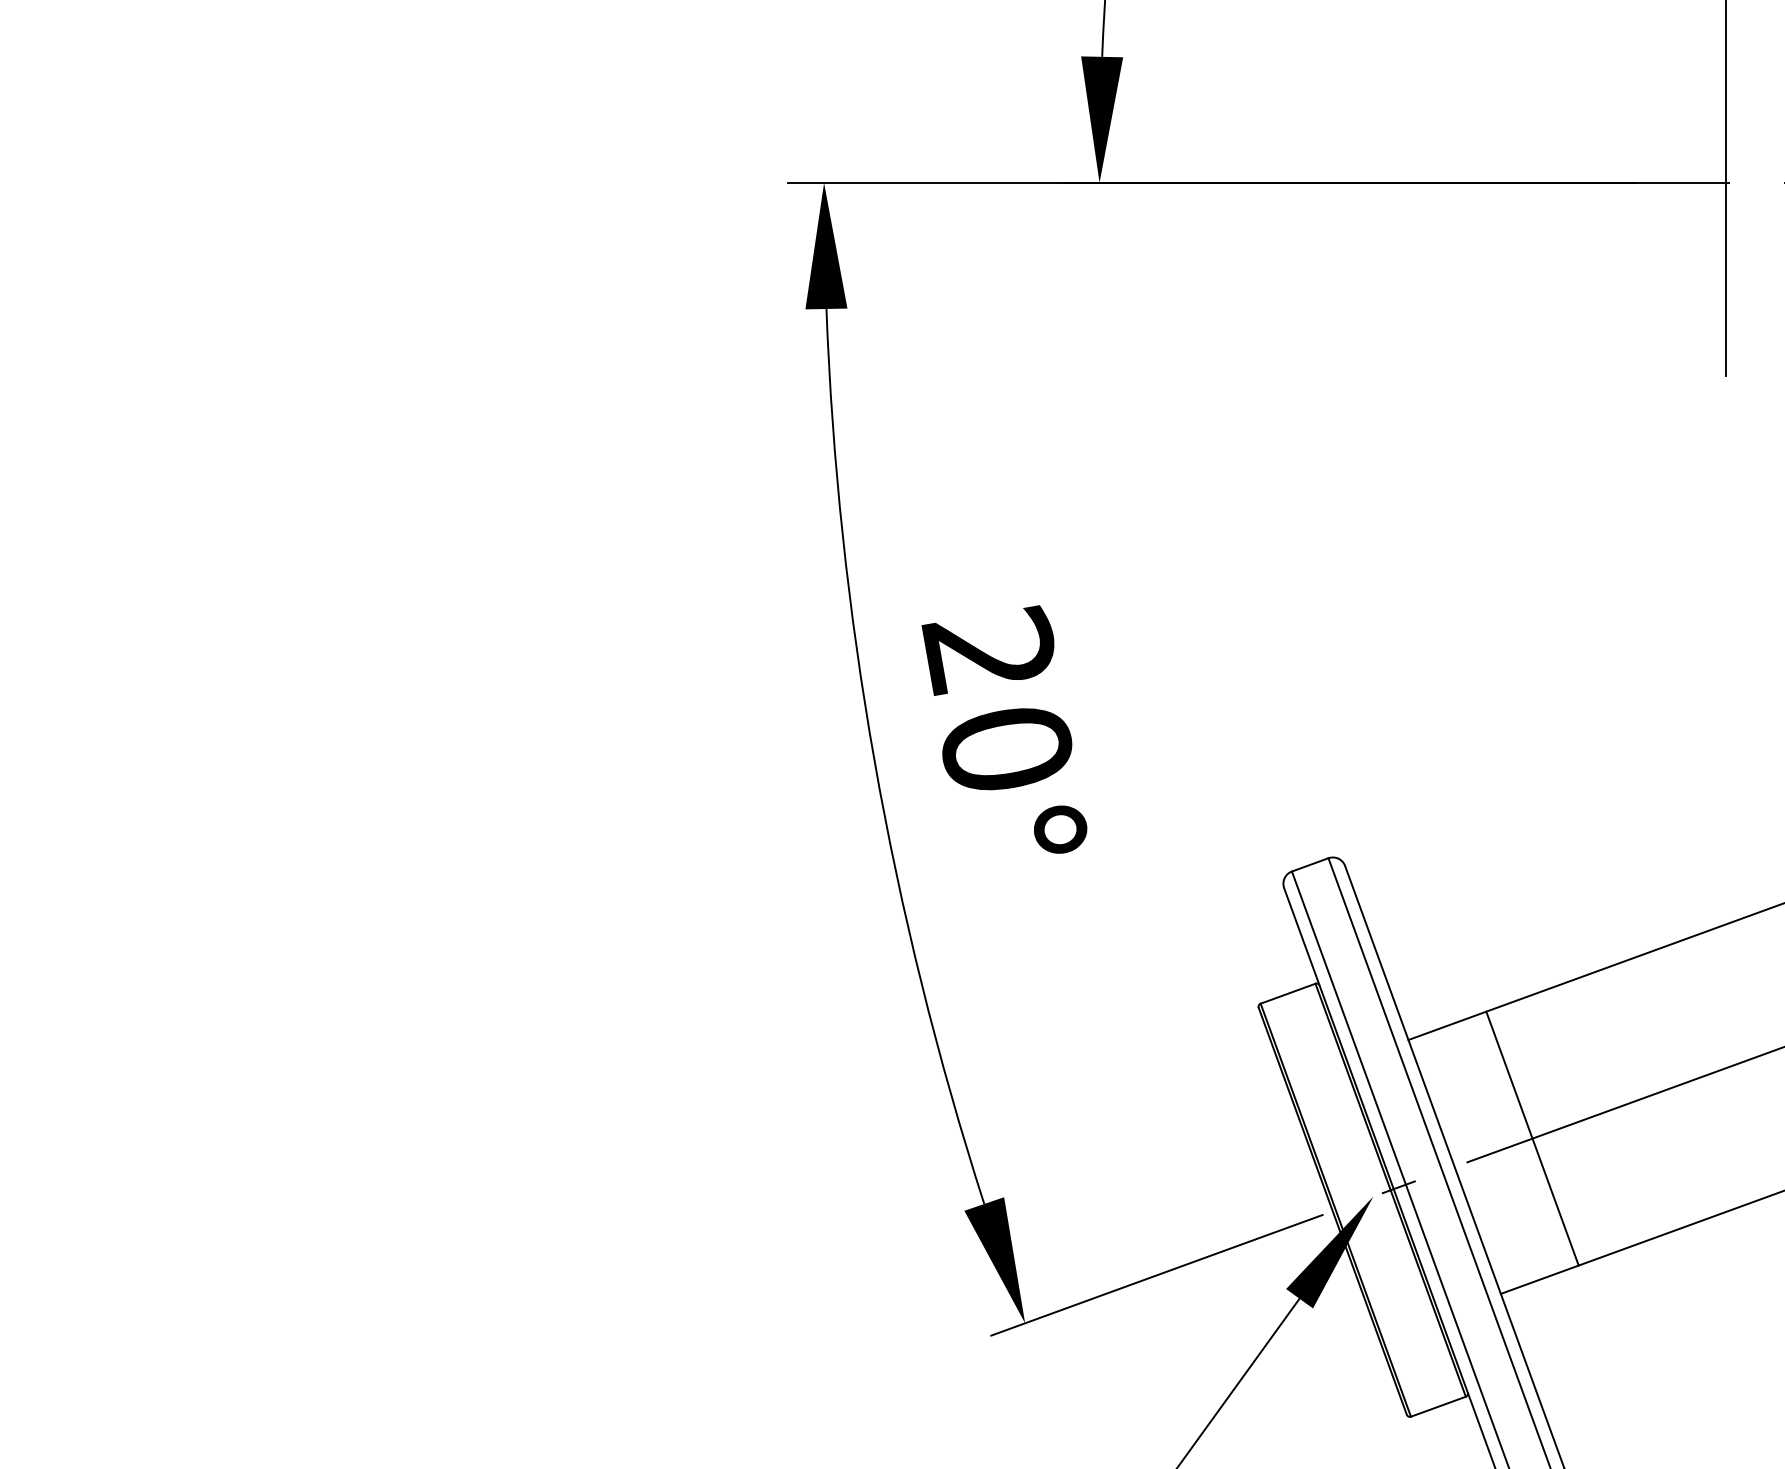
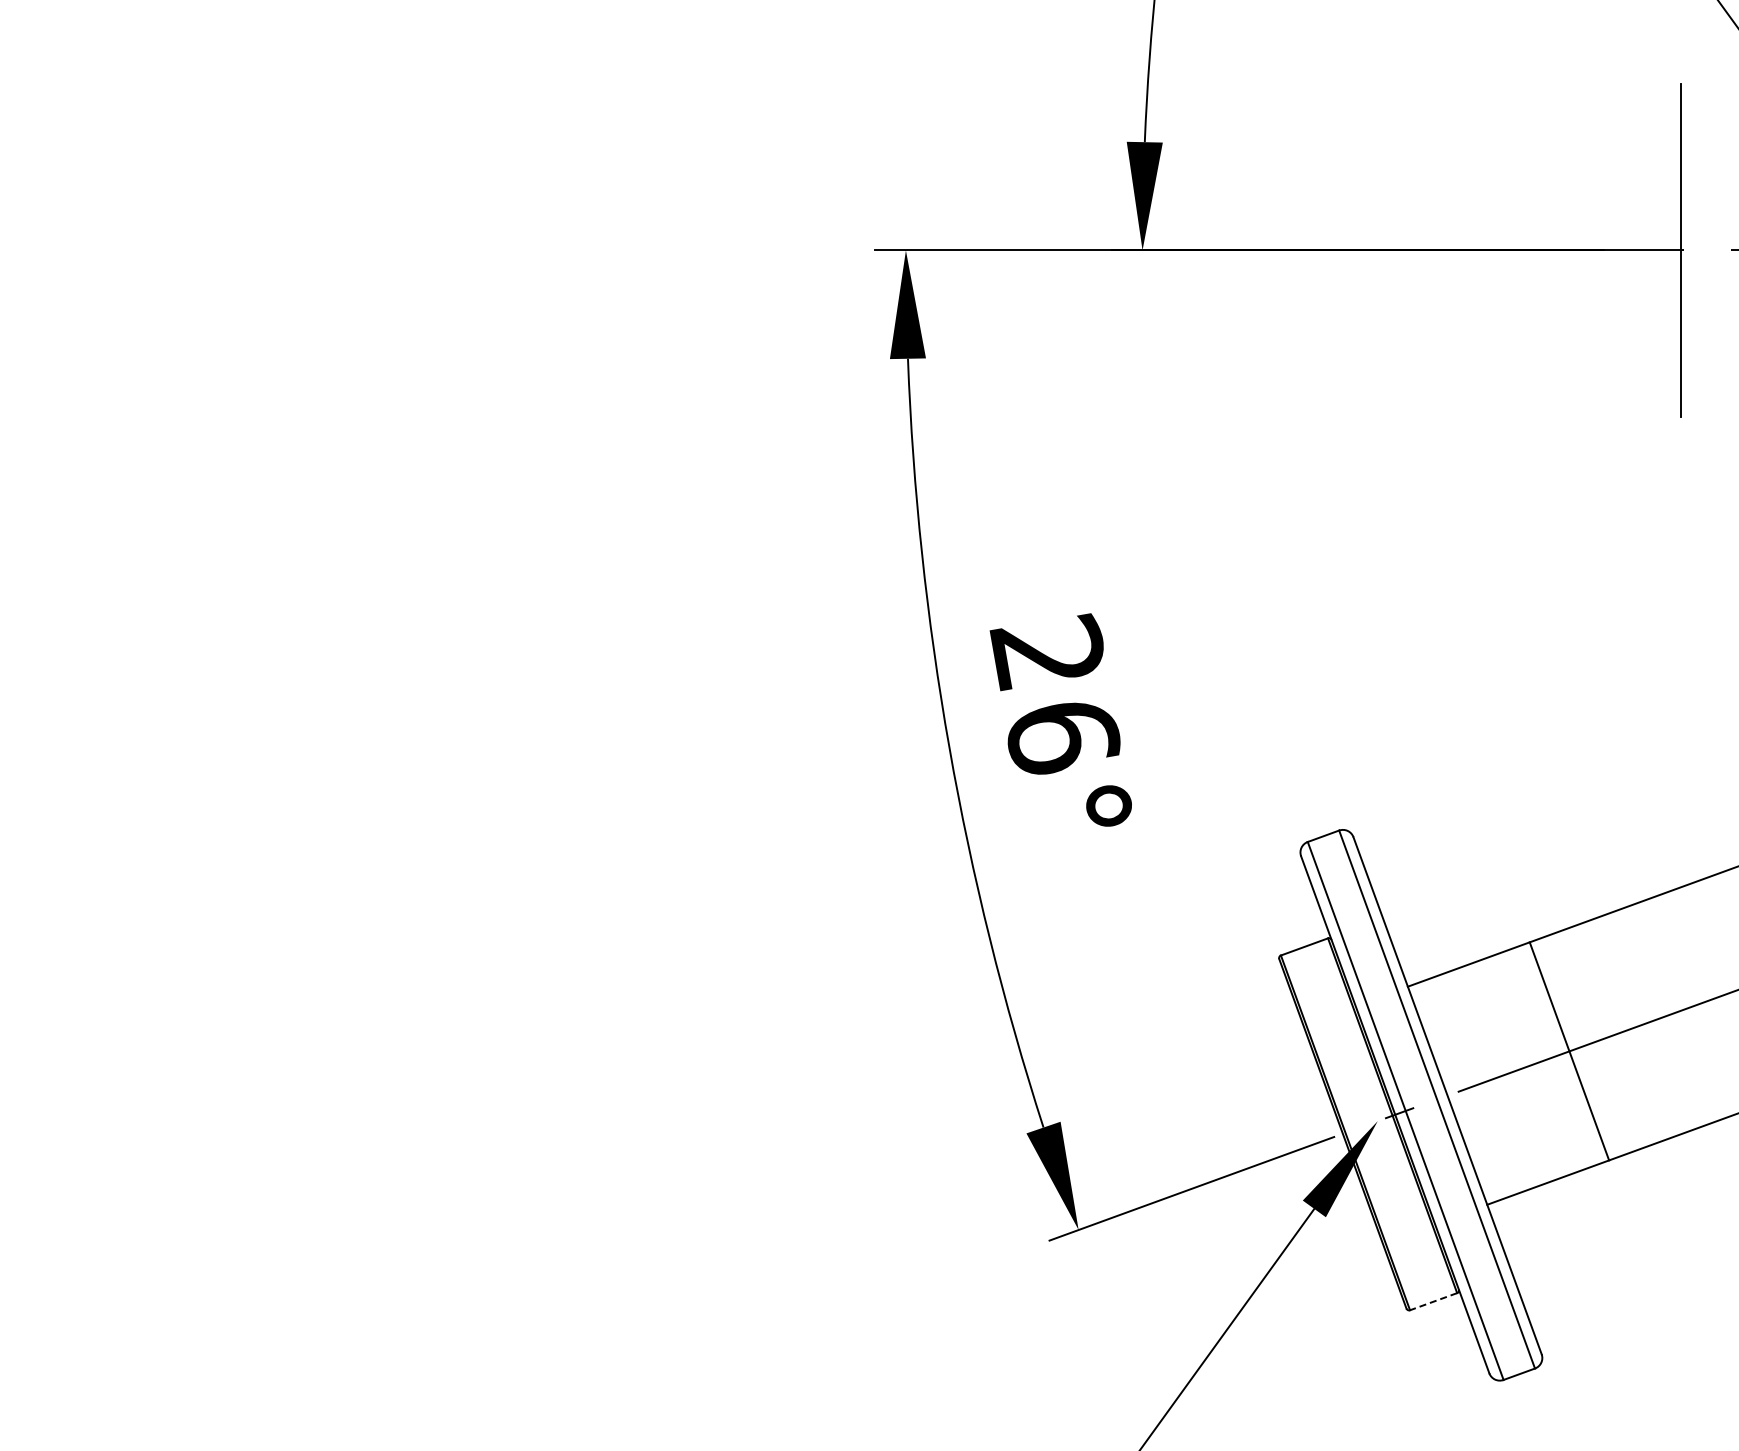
text: (1007, 749) -> (1063, 737), 20° -> 26°
line: (1532, 1138) -> (1569, 1051), moved
line: (1438, 1406) -> (1433, 1301), solid -> dashed

